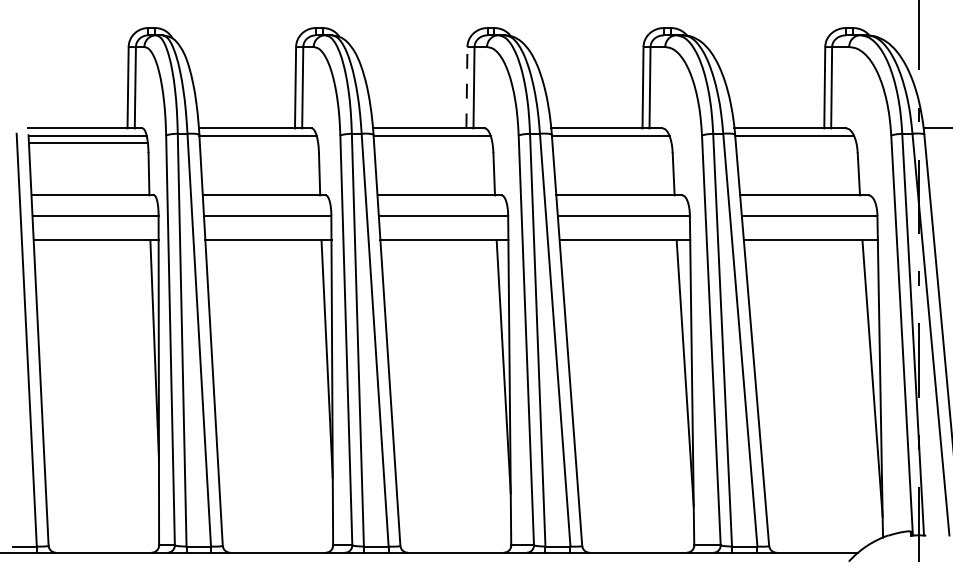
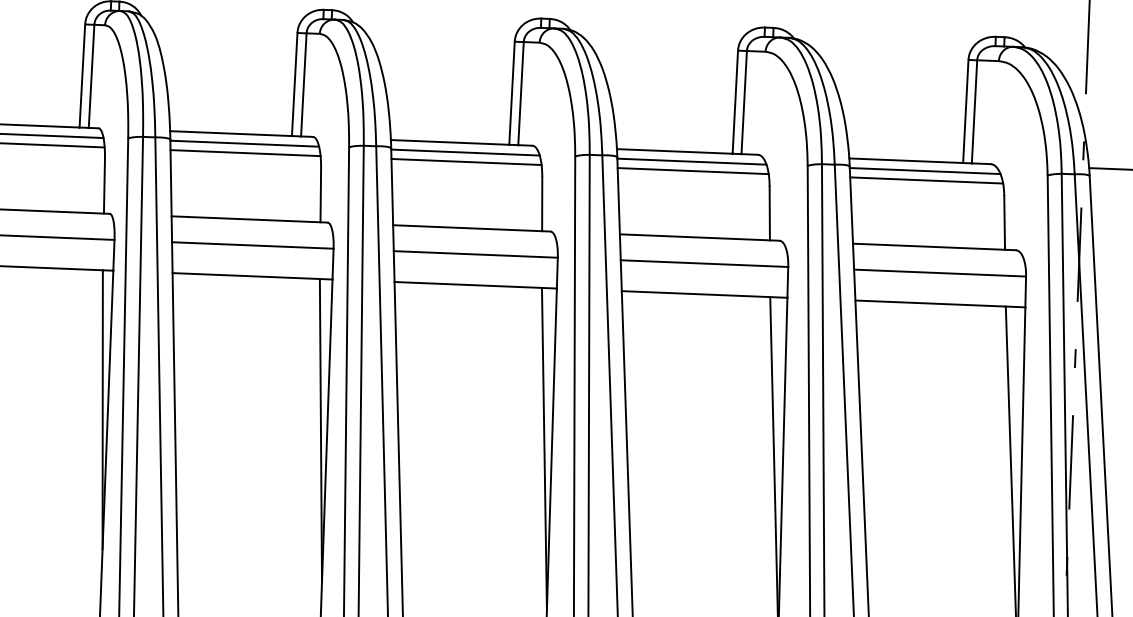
line: (466, 87) -> (511, 92), dashed -> solid
line: (258, 143) -> (244, 153), added
line: (433, 143) -> (466, 162), added
line: (611, 143) -> (692, 171), added
line: (795, 143) -> (925, 180), added

